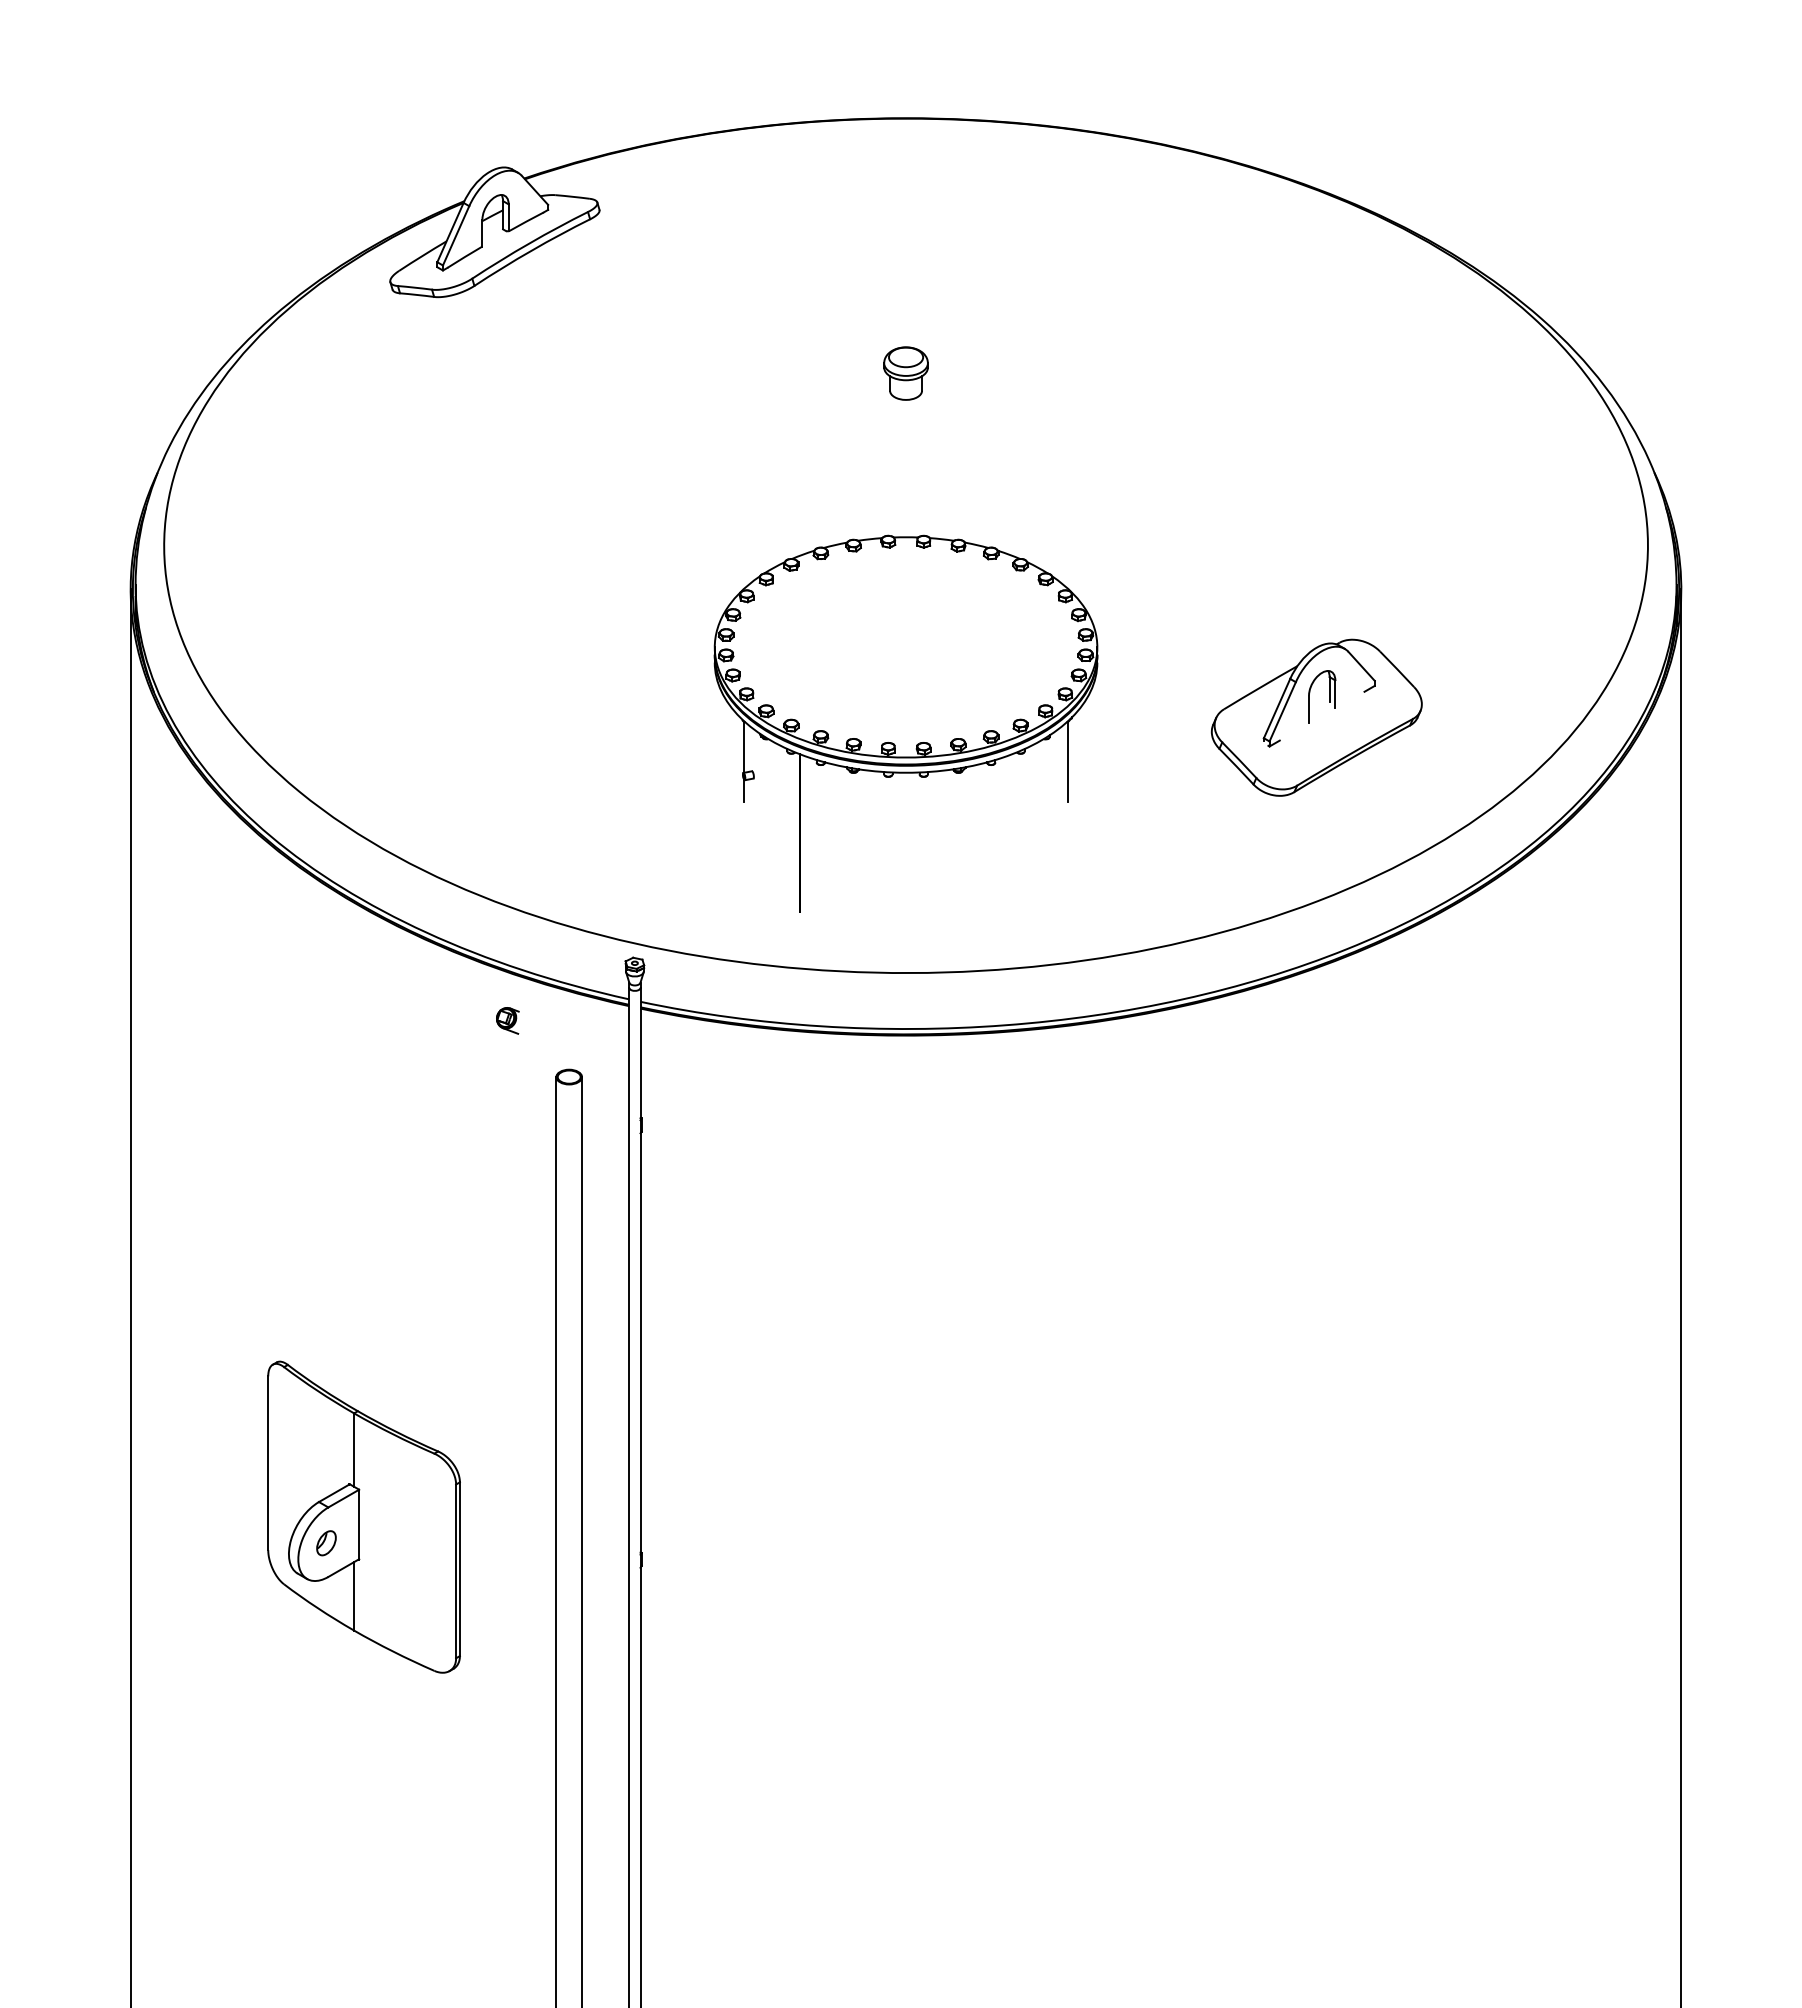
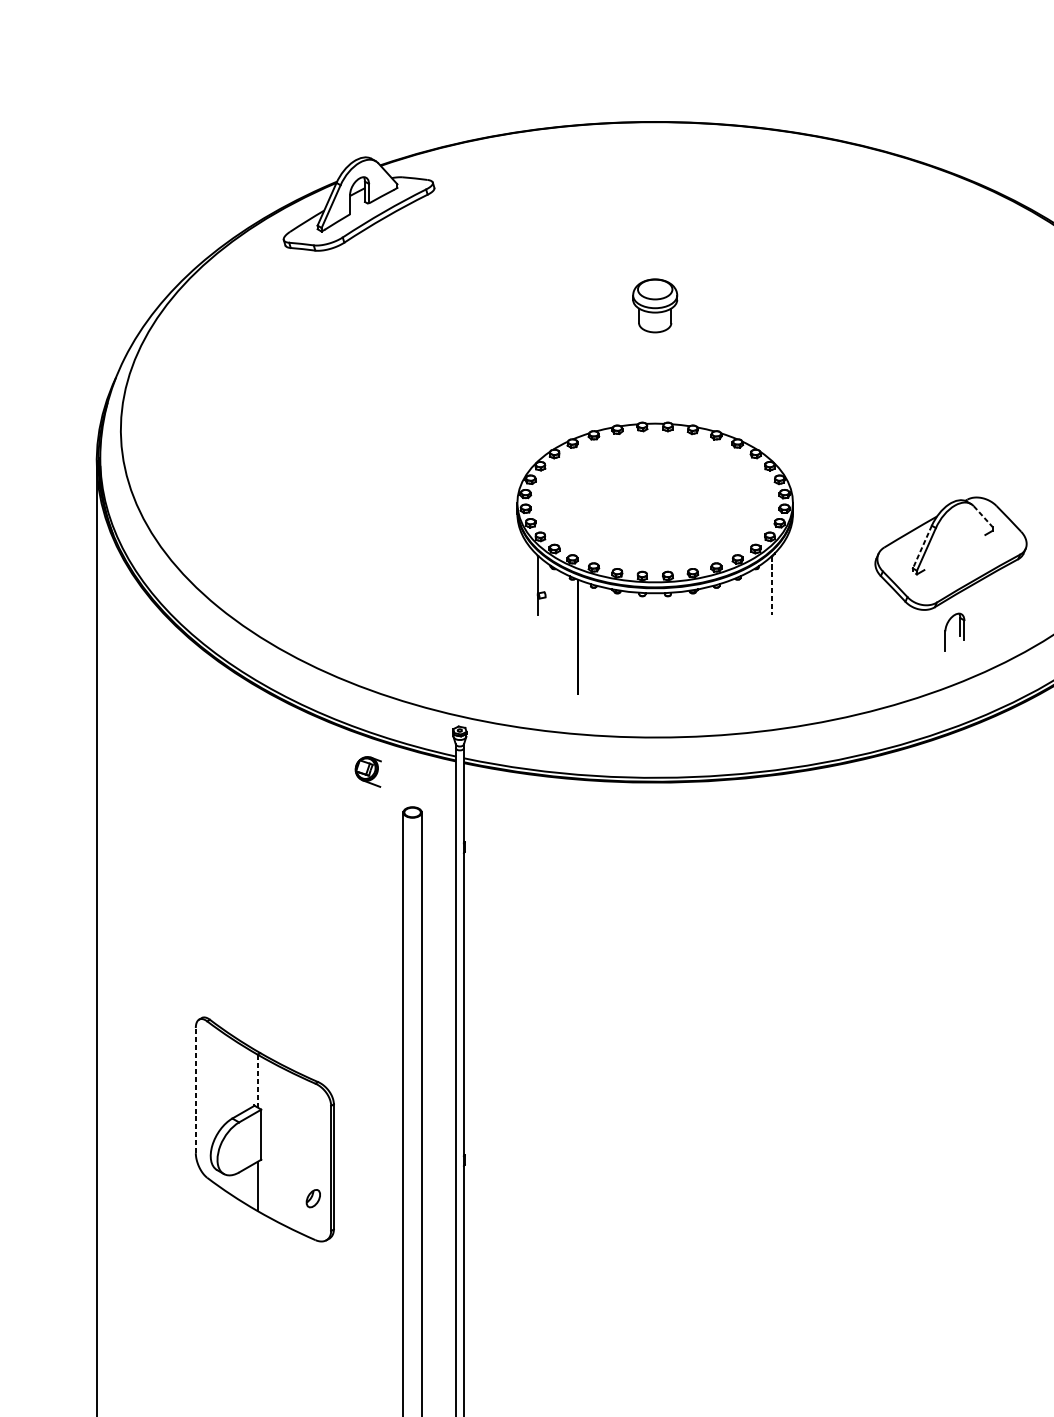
part: (905, 373) -> (654, 305), size x1.4
line: (1361, 666) -> (983, 516), solid -> dashed
part: (1329, 696) -> (960, 632), moved
line: (1276, 709) -> (921, 547), solid -> dashed
line: (1068, 762) -> (772, 585), solid -> dashed
part: (507, 1020) -> (368, 771), size x1.6
line: (354, 1450) -> (257, 1081), solid -> dashed
line: (268, 1463) -> (196, 1090), solid -> dashed
part: (326, 1543) -> (313, 1198), moved

